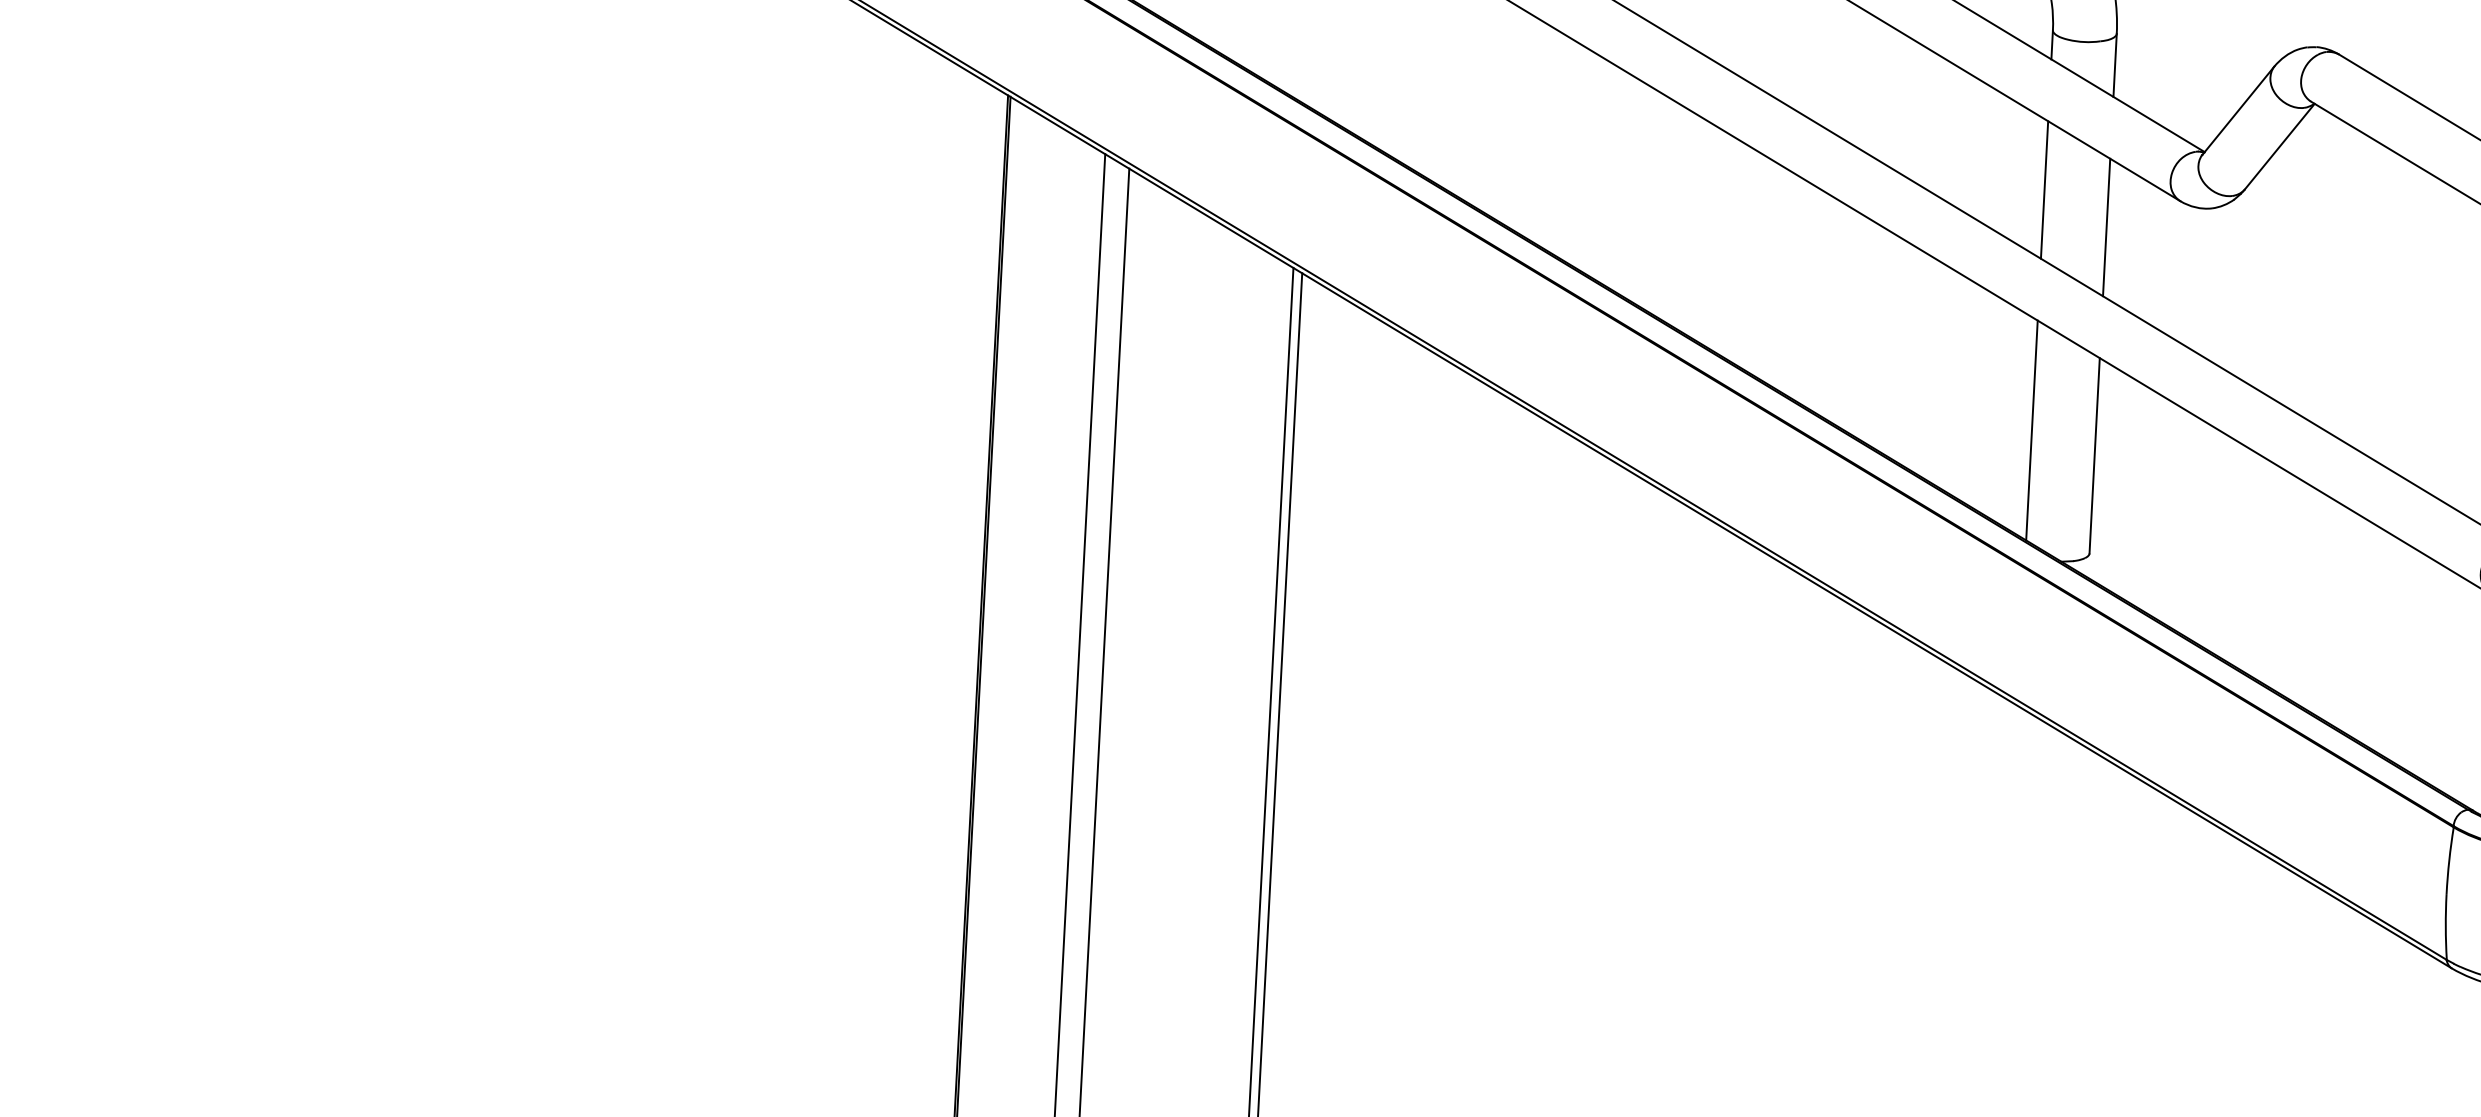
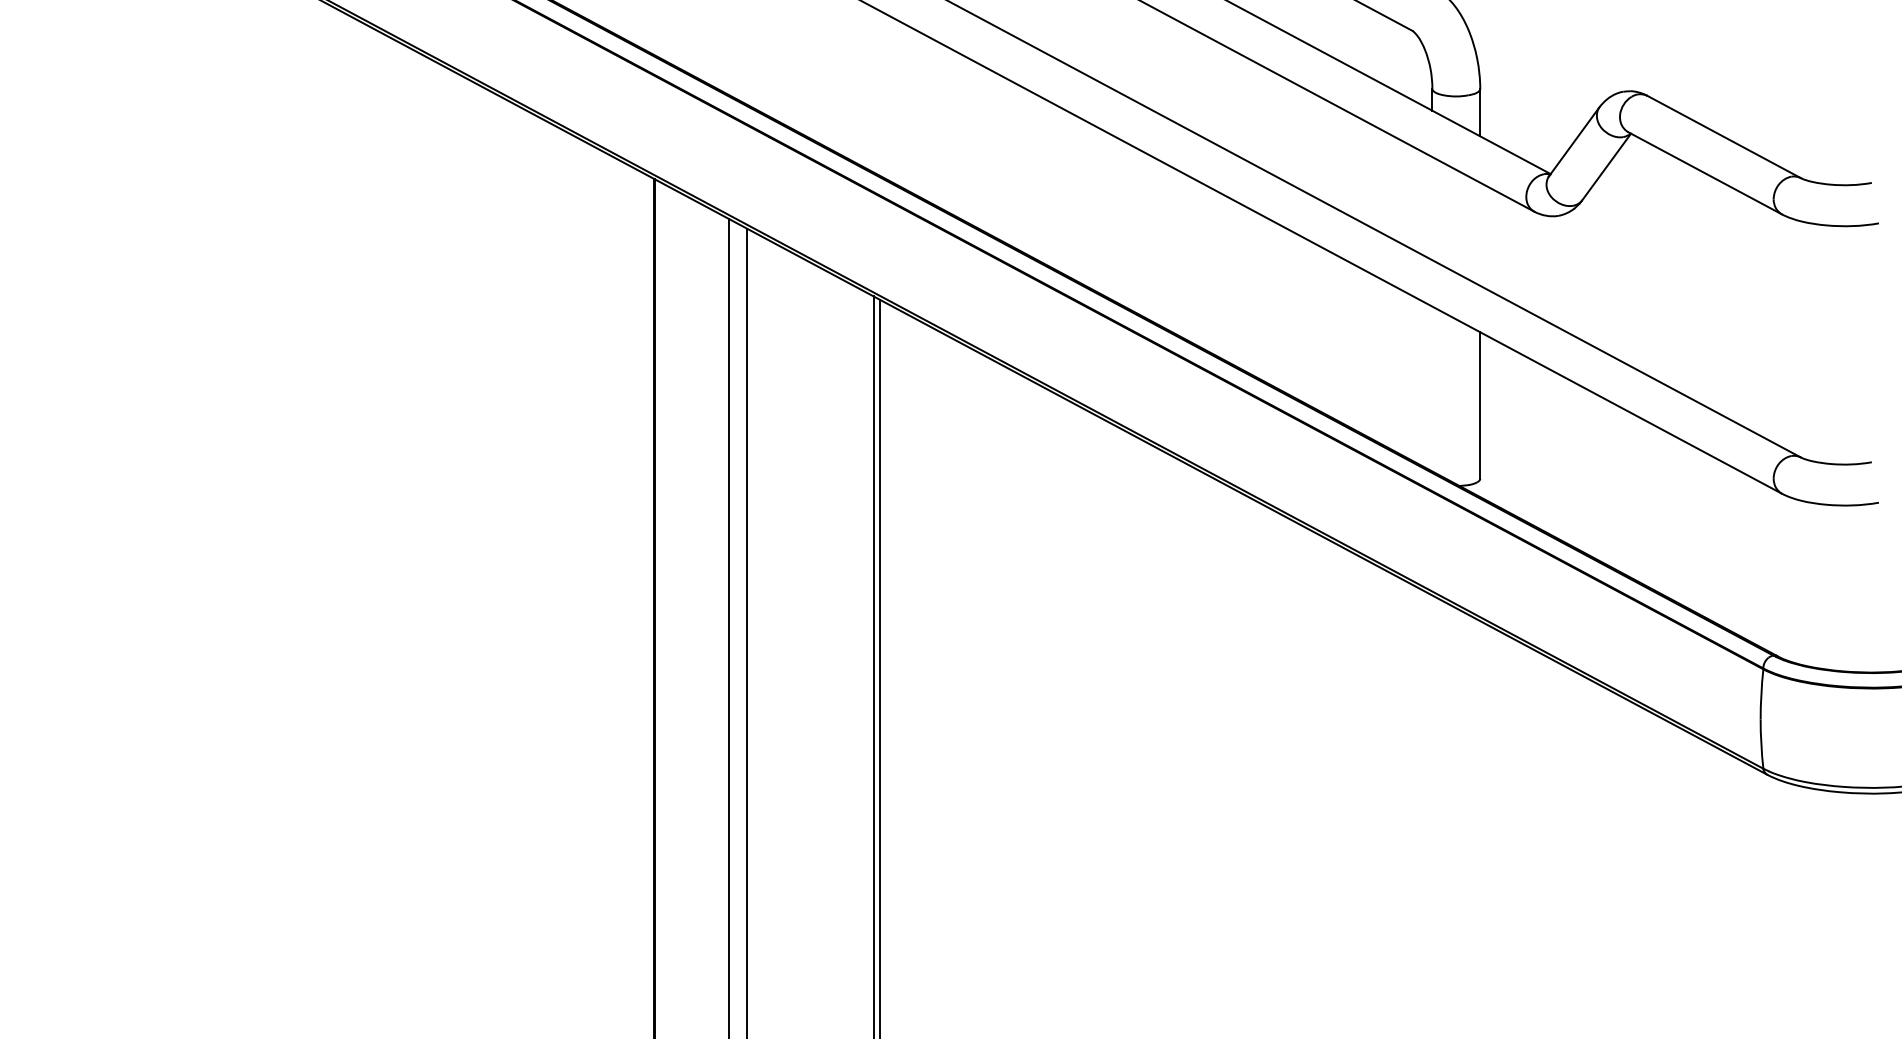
line: (2044, 189) -> (1432, 208), removed
line: (2106, 226) -> (1480, 233), removed
line: (2032, 429) -> (1432, 388), removed

